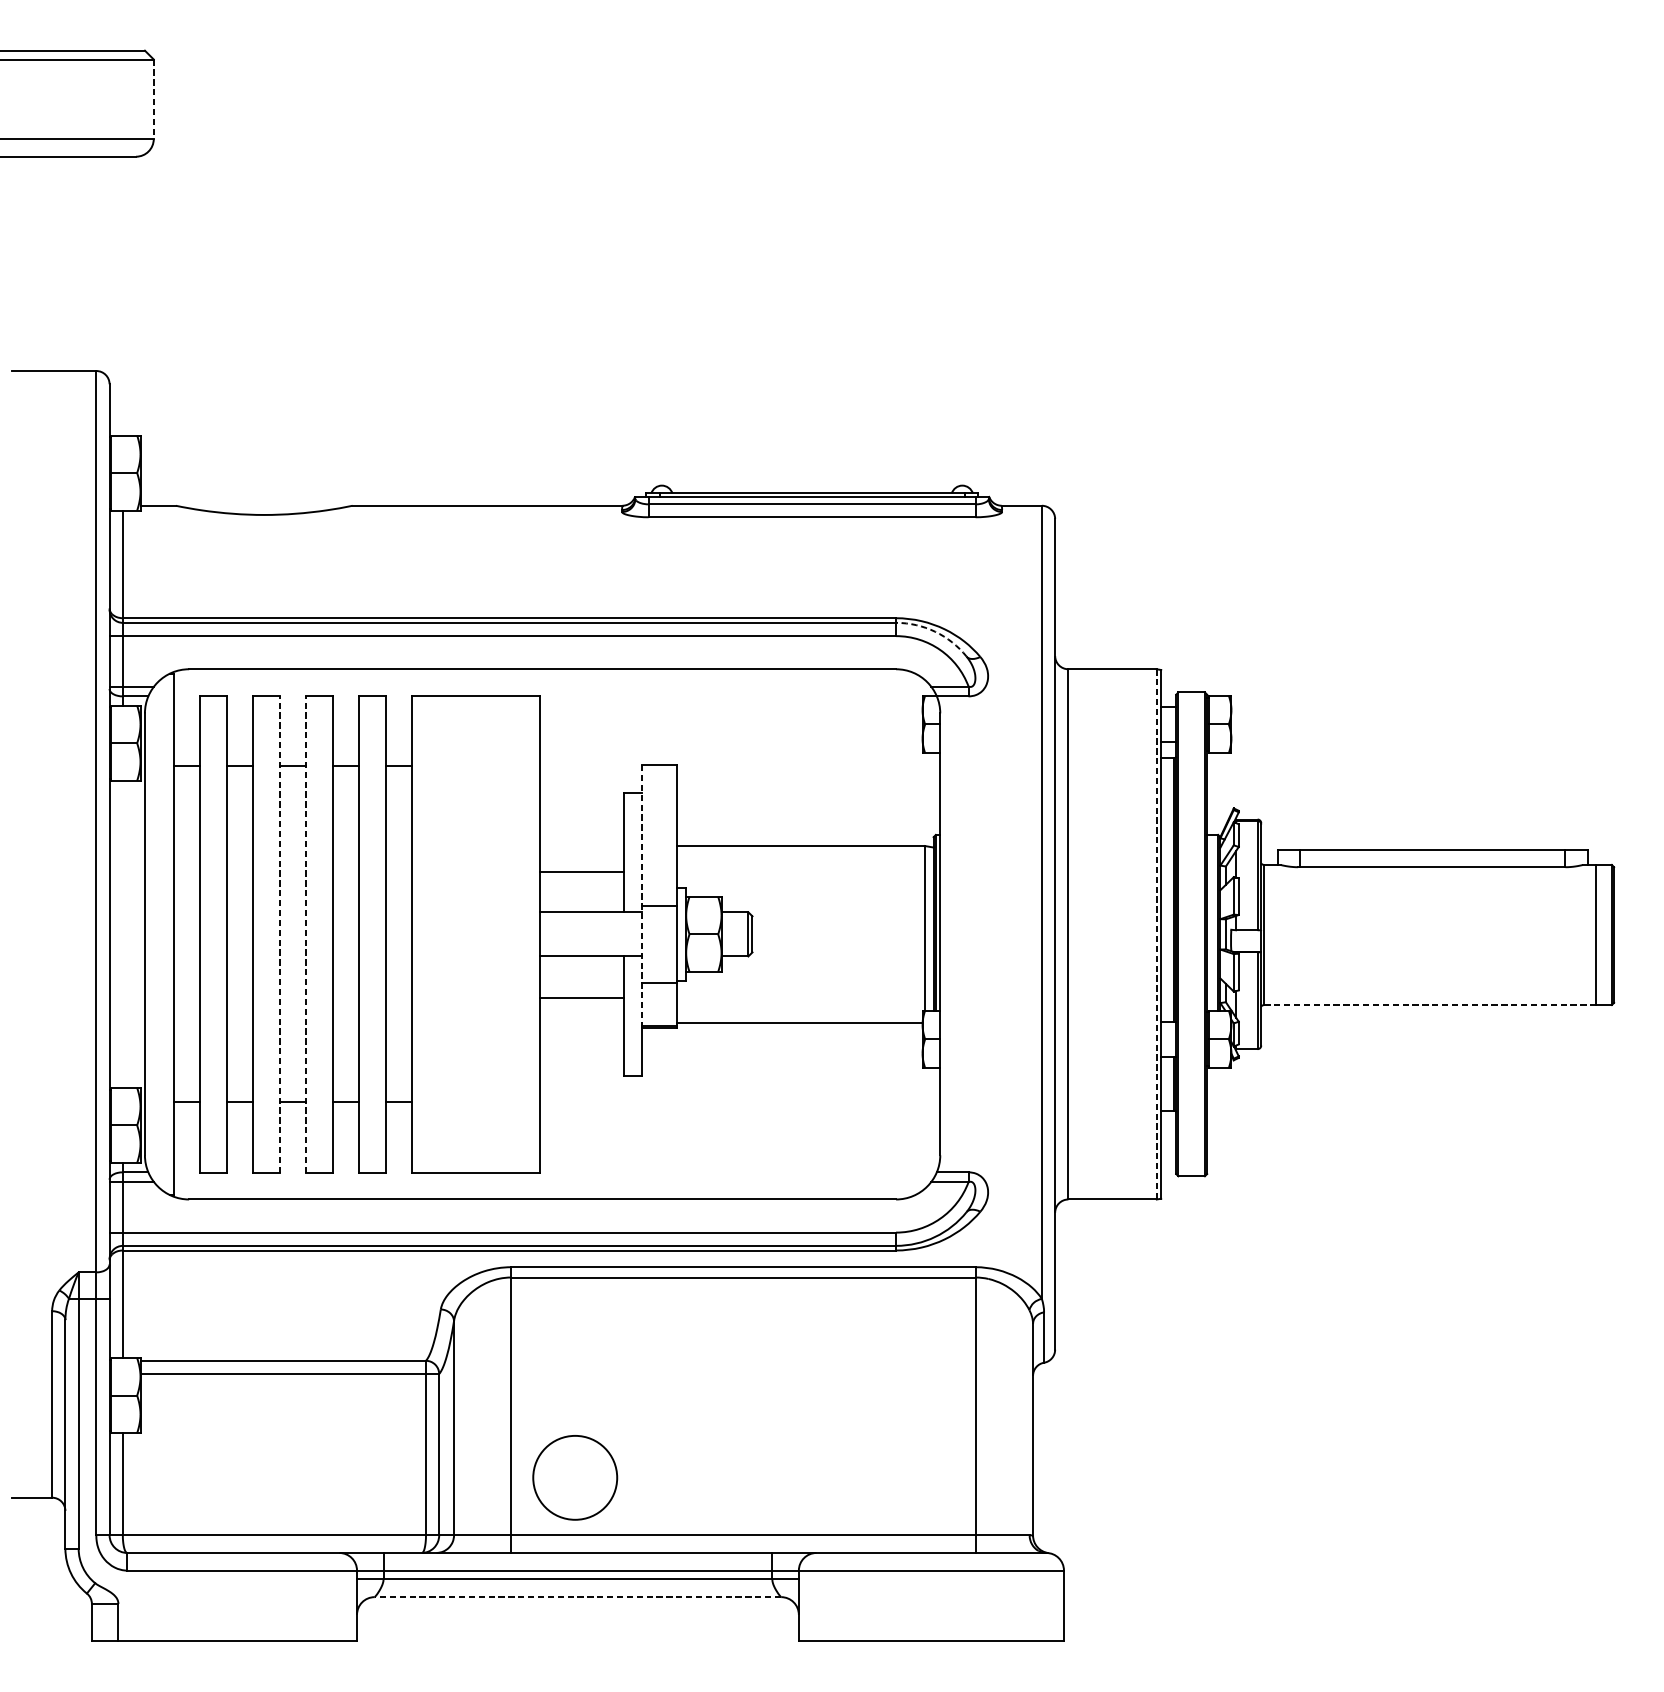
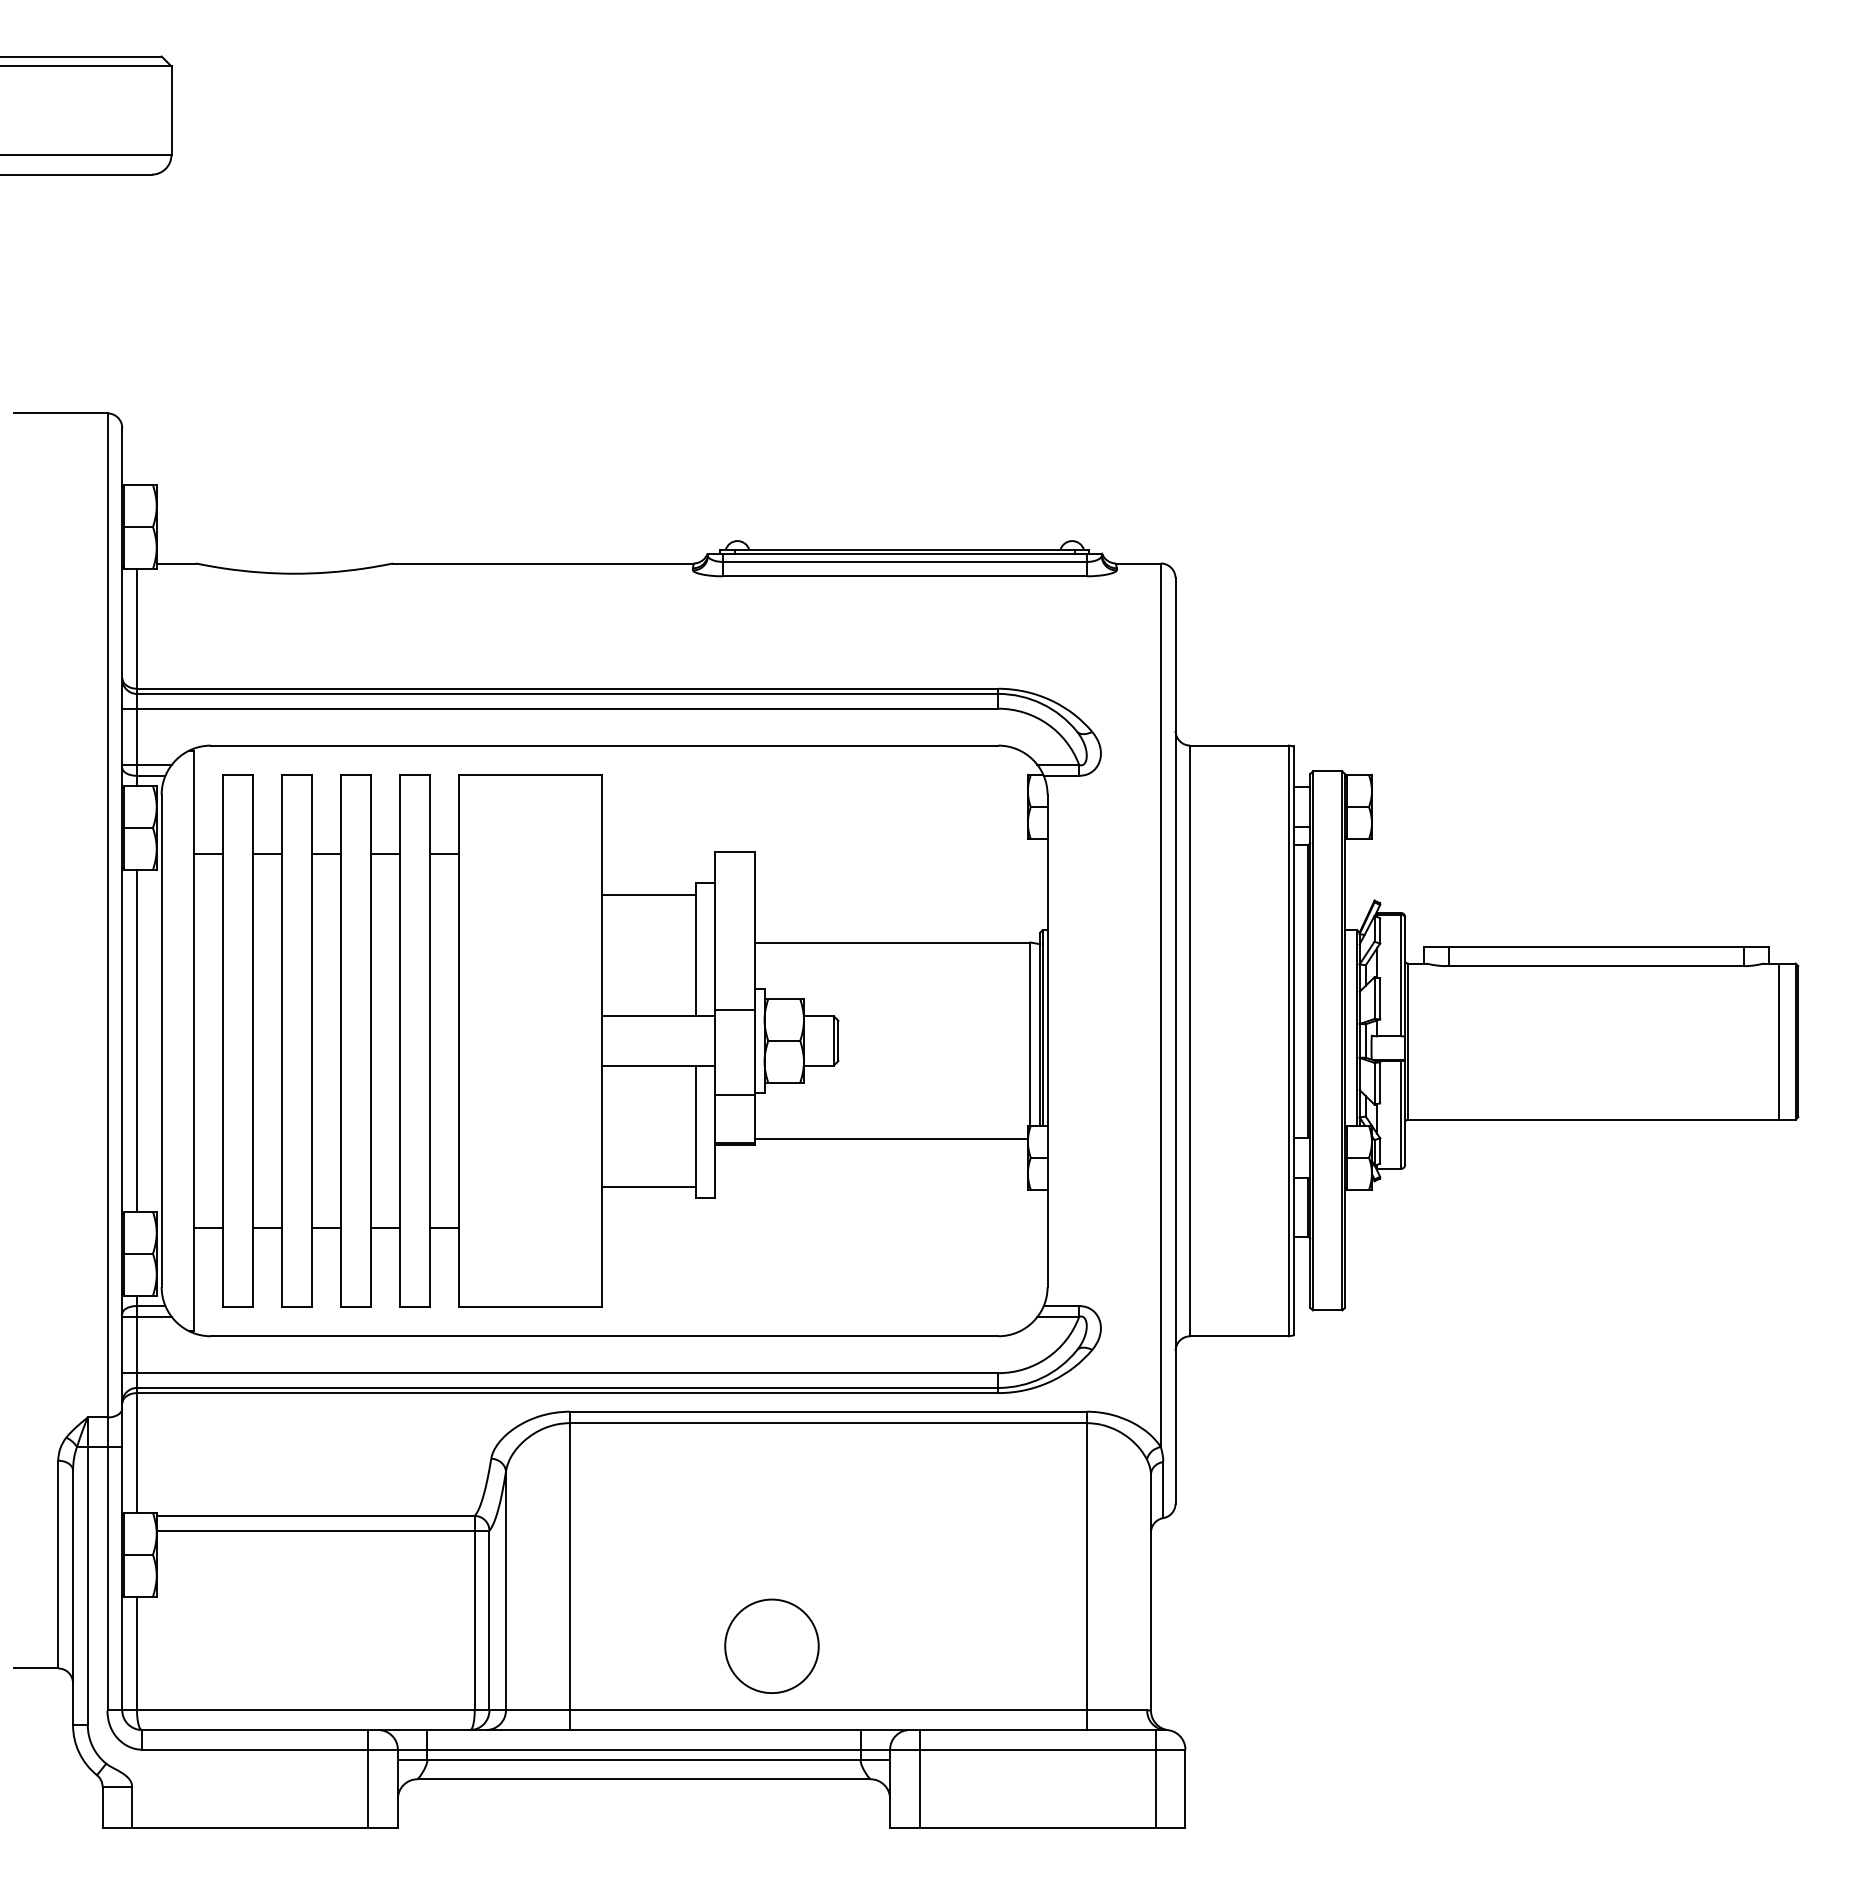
line: (153, 100) -> (171, 111), dashed -> solid
arc: (934, 631) -> (1041, 703), dashed -> solid
line: (581, 872) -> (648, 894), moved
line: (642, 896) -> (715, 998), dashed -> solid
line: (123, 933) -> (137, 1040), added
line: (279, 933) -> (311, 1040), dashed -> solid
line: (306, 933) -> (341, 1040), dashed -> solid
line: (1156, 934) -> (1288, 1041), dashed -> solid
line: (581, 997) -> (648, 1187), moved
line: (1429, 1004) -> (1592, 1119), dashed -> solid
circle: (574, 1477) -> (771, 1645), moved
line: (330, 1597) -> (368, 1779), added
line: (577, 1597) -> (643, 1779), dashed -> solid
line: (825, 1597) -> (919, 1779), added
line: (1037, 1597) -> (1155, 1779), added

